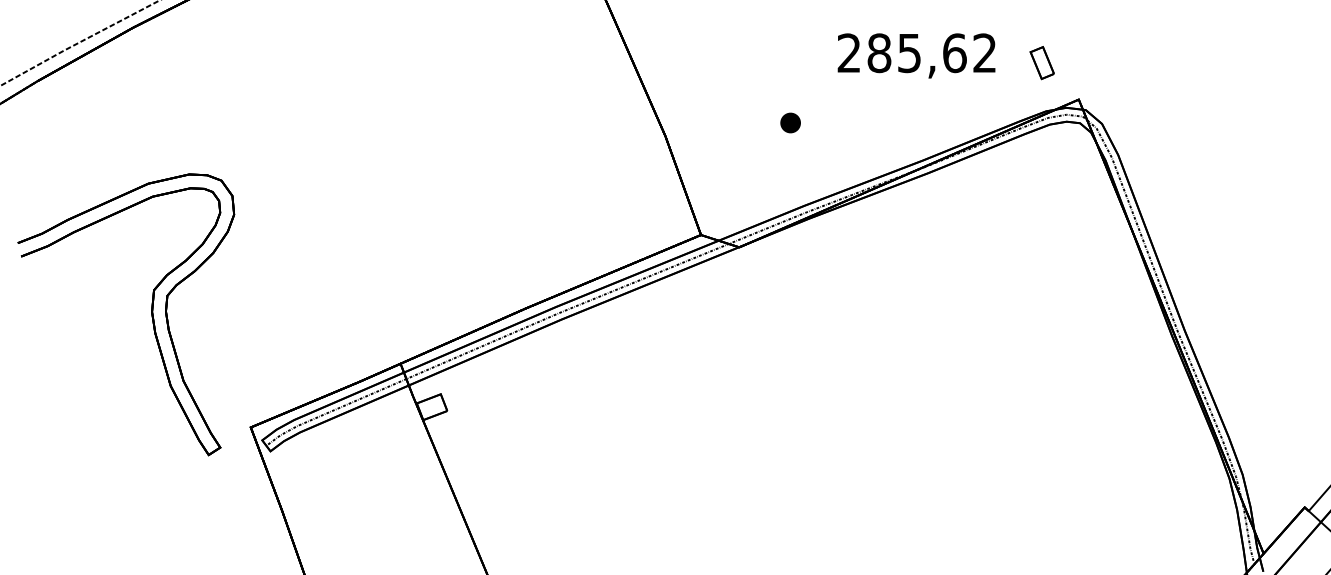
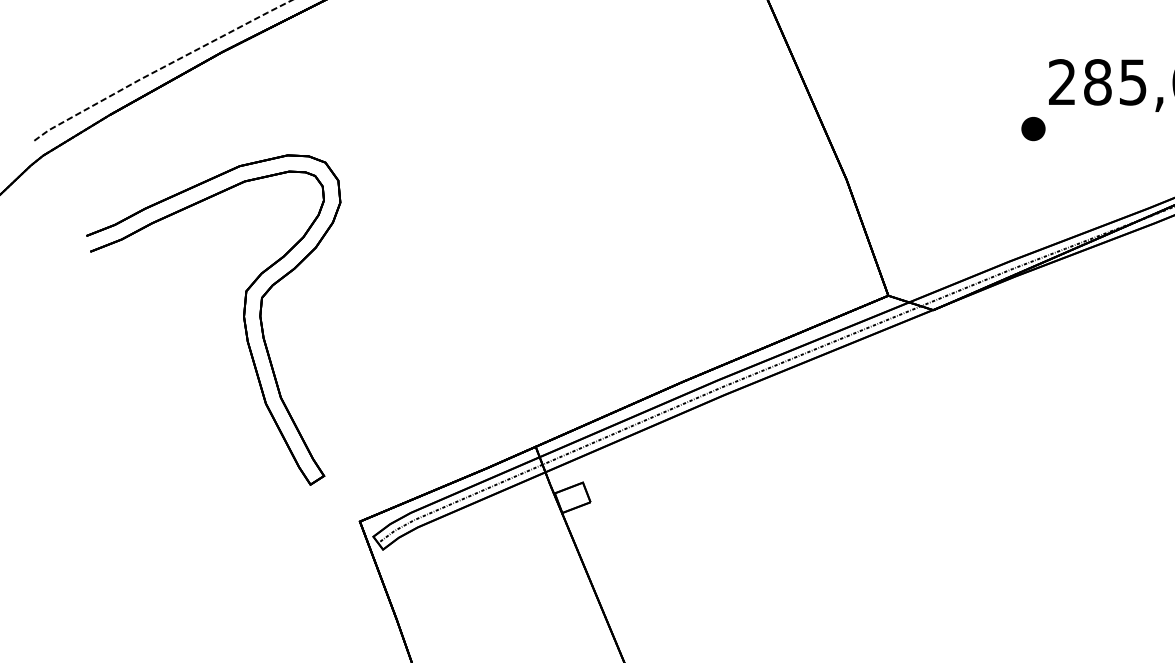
part: (790, 122) -> (1033, 128), moved
part: (151, 314) -> (243, 319), moved

